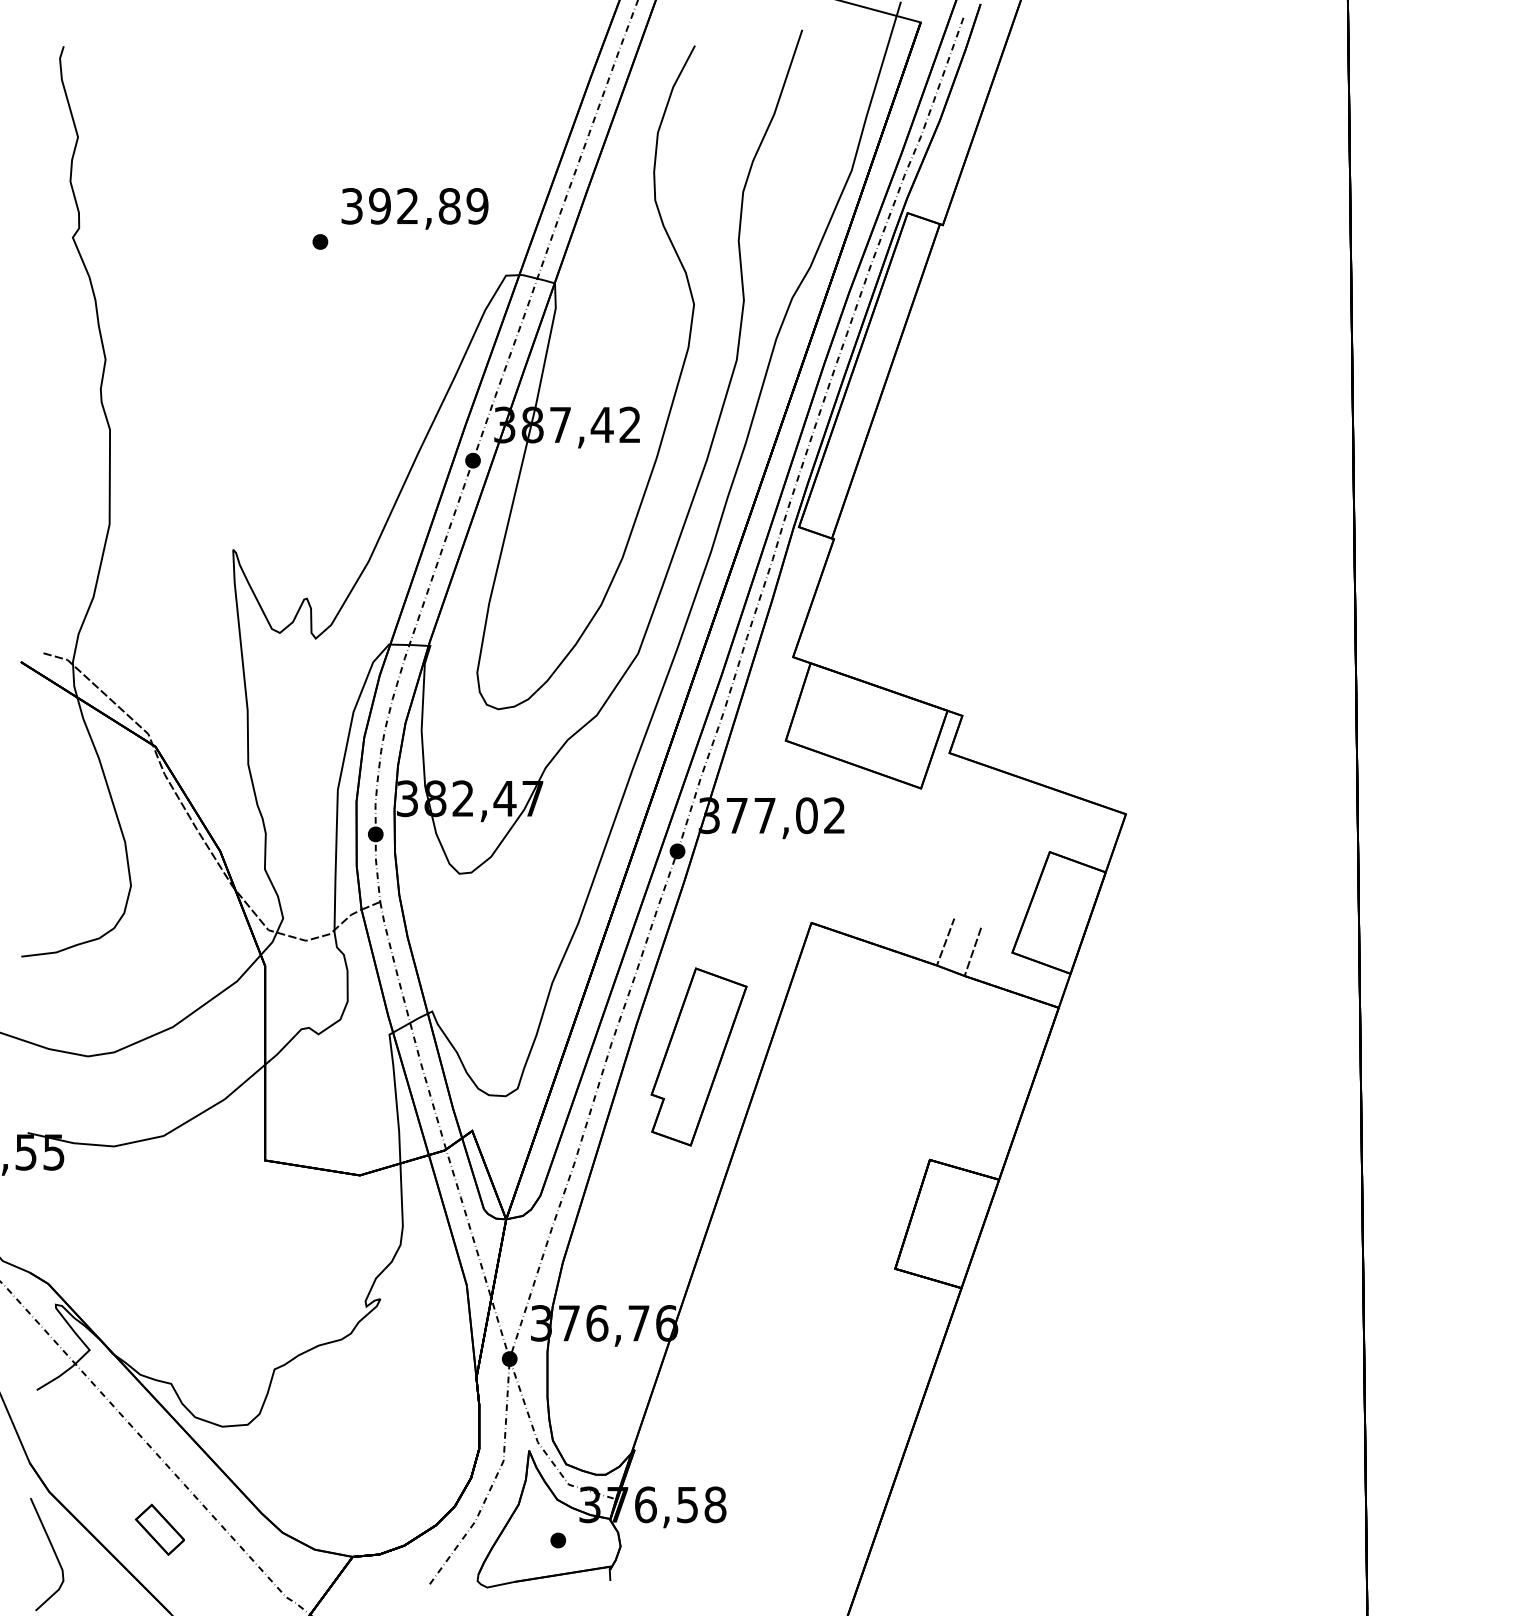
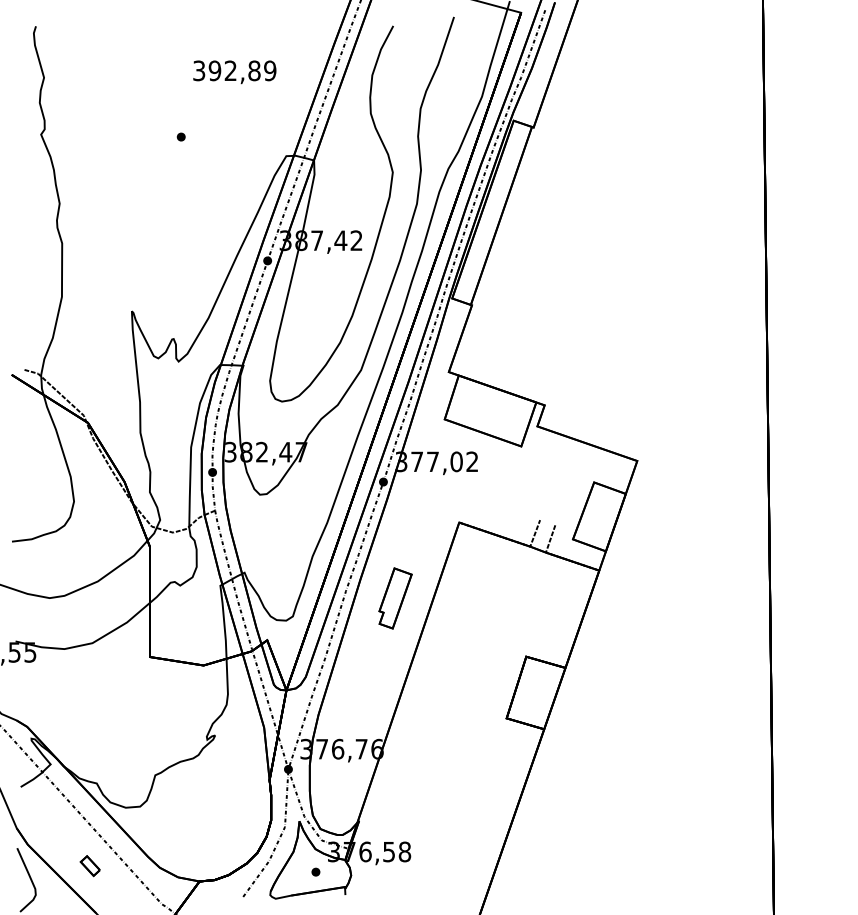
text: (414, 209) -> (234, 72), moved
part: (698, 1057) -> (395, 598), size x0.6
part: (158, 1528) -> (89, 865), size x0.7

